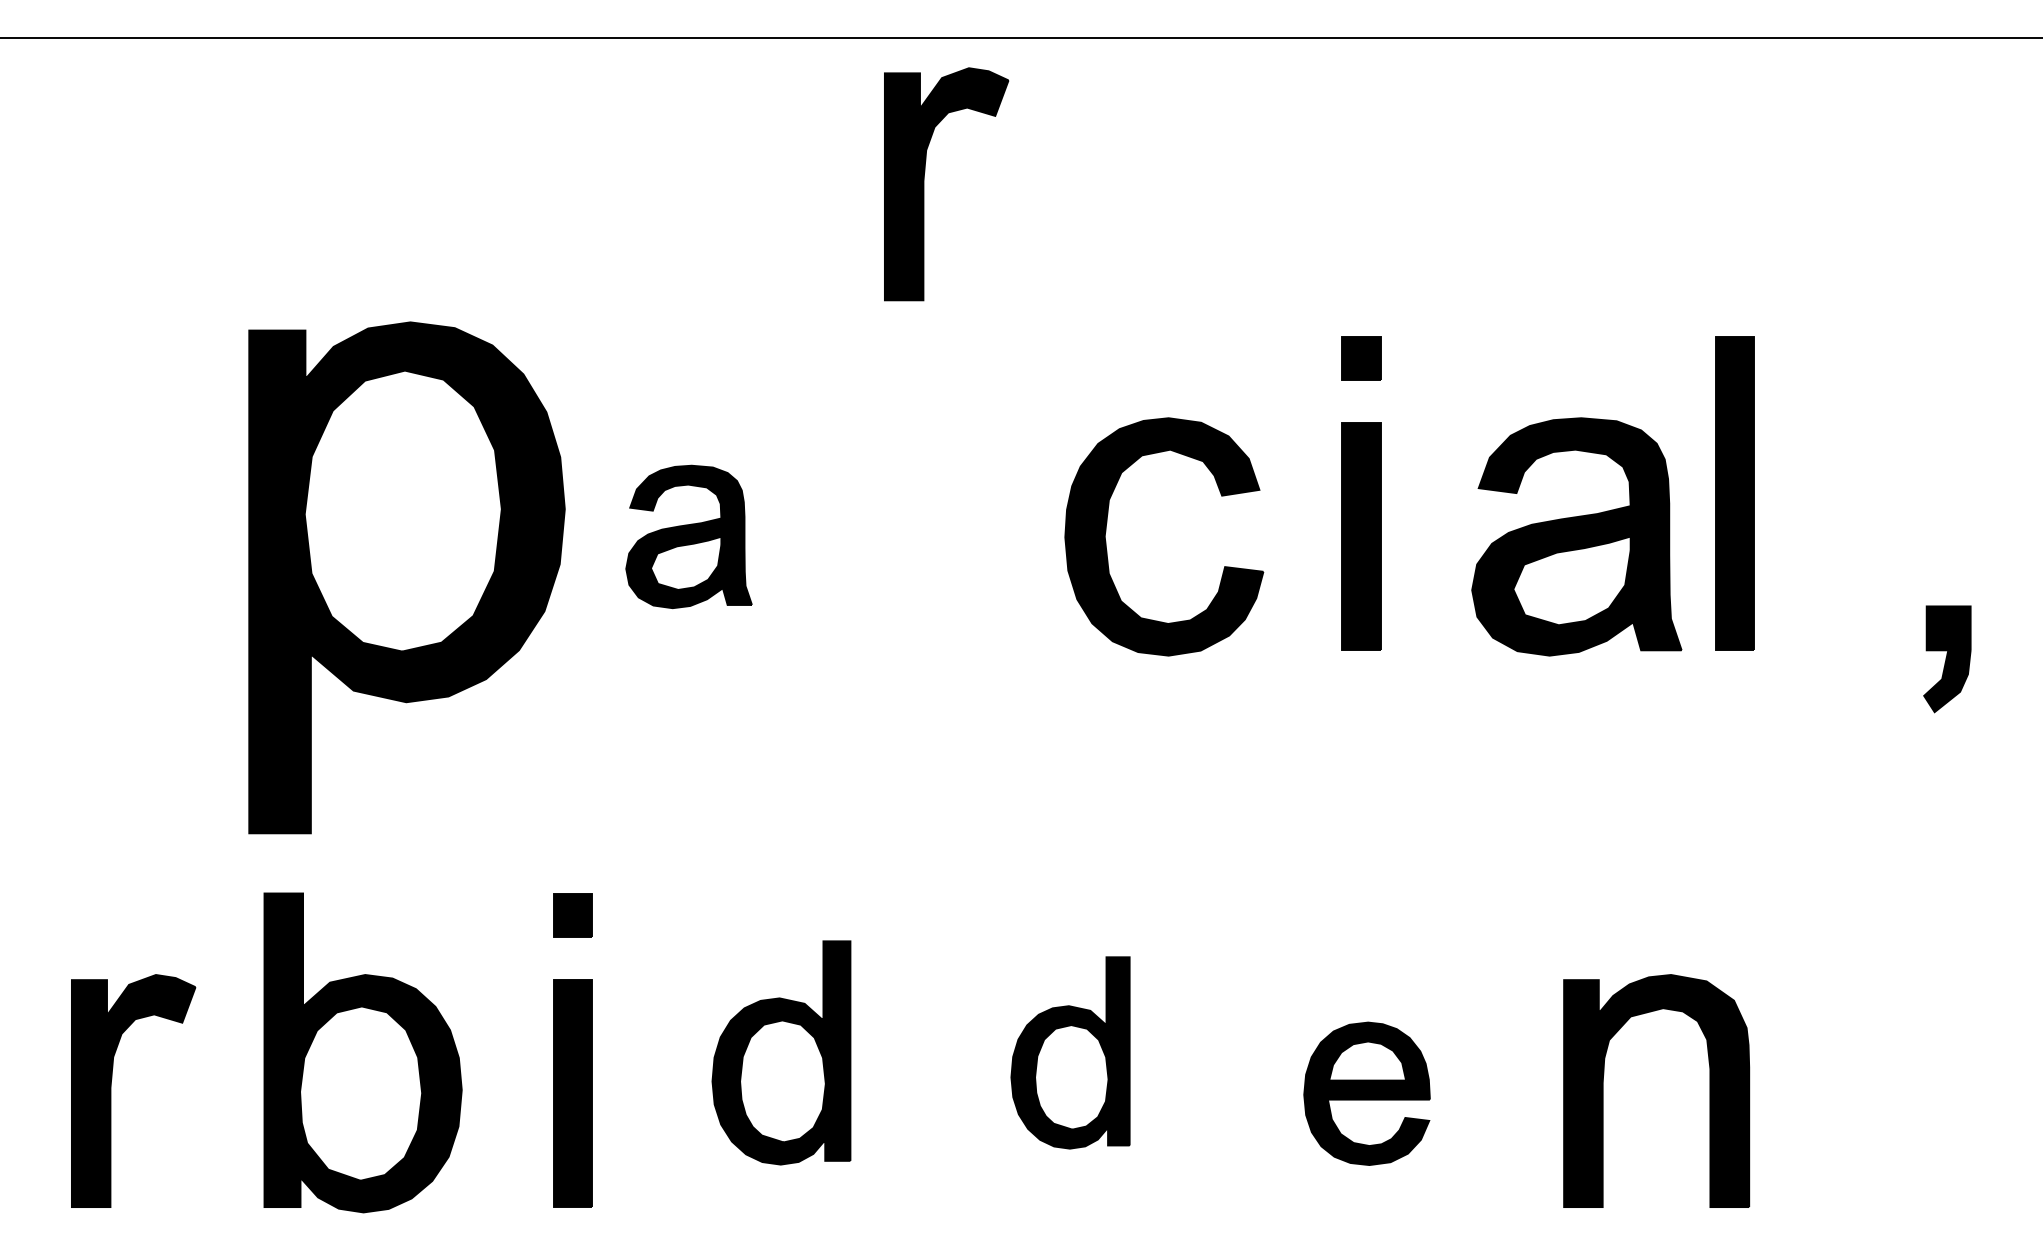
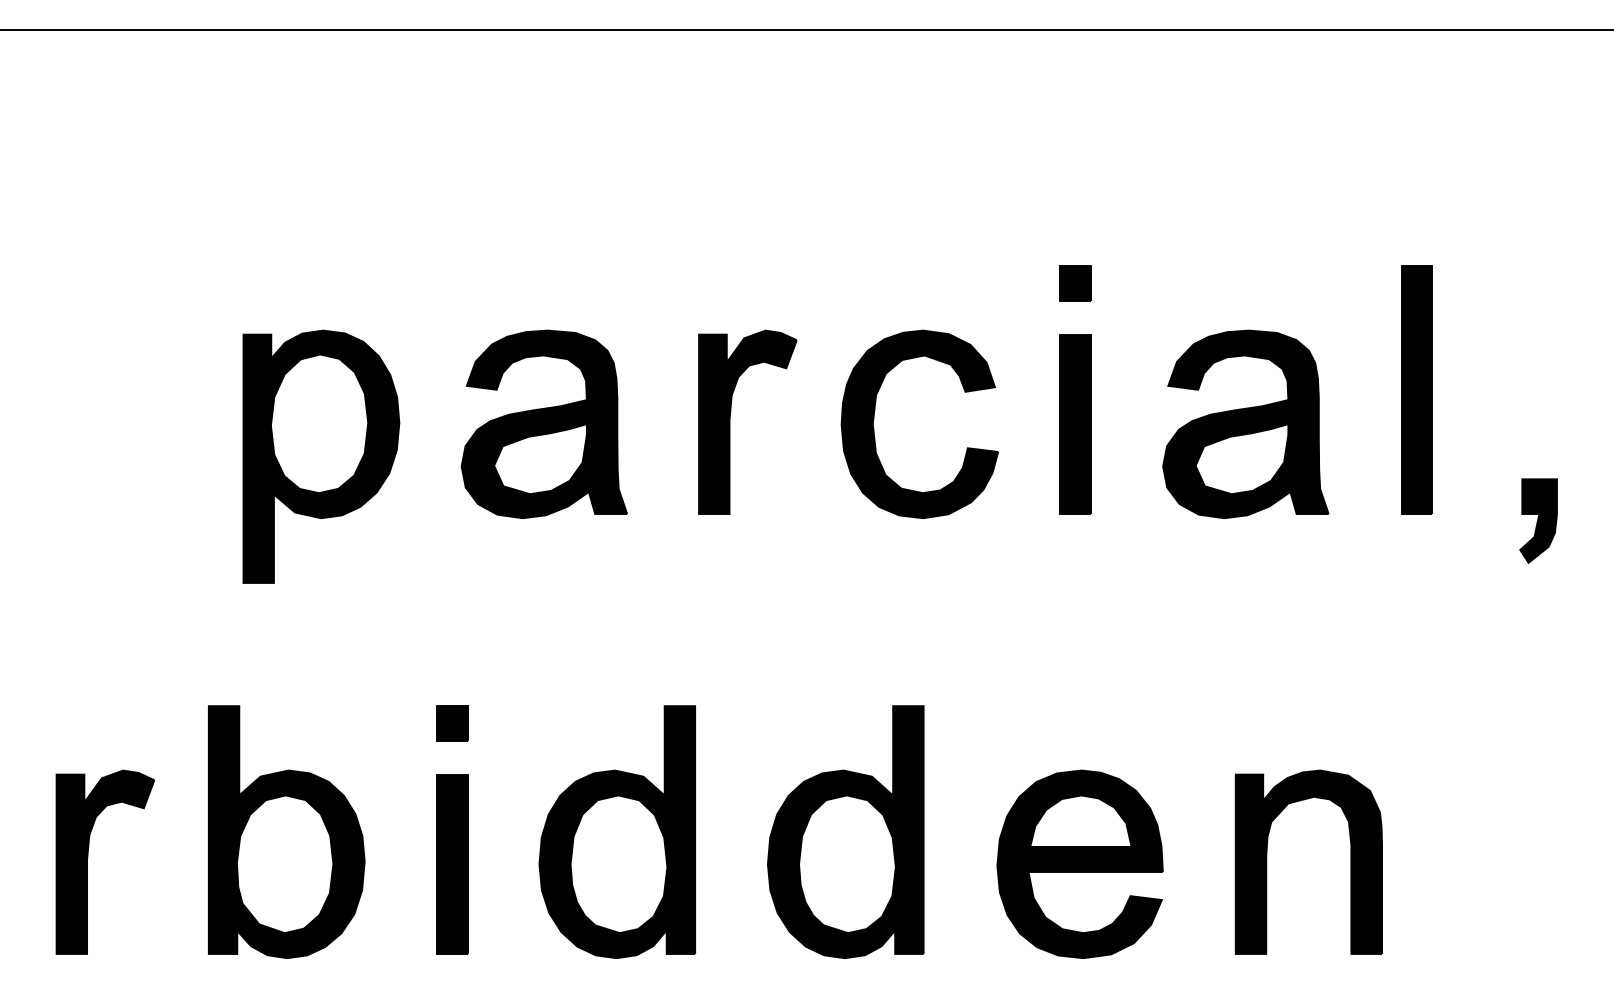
part: (924, 184) -> (730, 422), moved
part: (1734, 493) -> (1416, 390), moved
part: (688, 536) -> (543, 424), size x1.67
part: (406, 577) -> (321, 456), size x0.62
part: (781, 1052) -> (617, 831), size x1.43
part: (1070, 1052) -> (845, 831), size x1.67
part: (1366, 1093) -> (1079, 864), size x1.67

